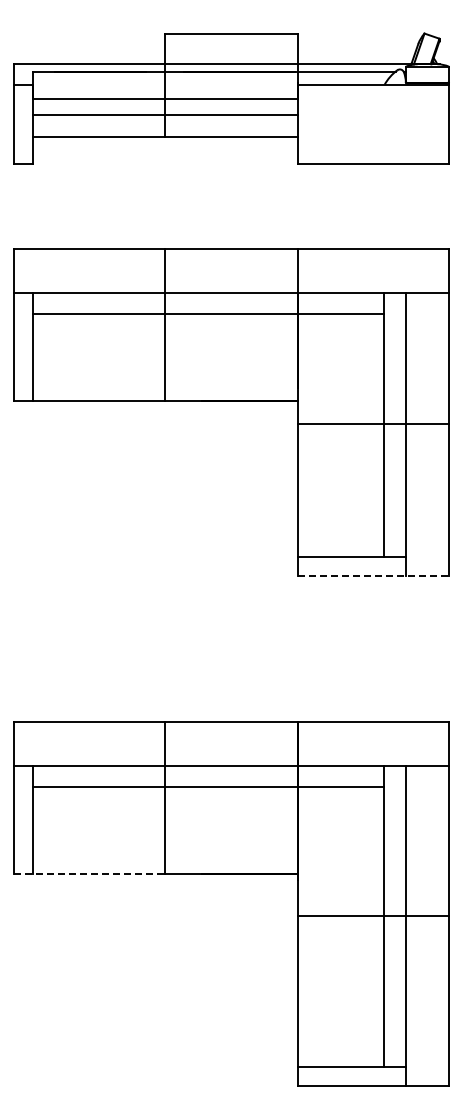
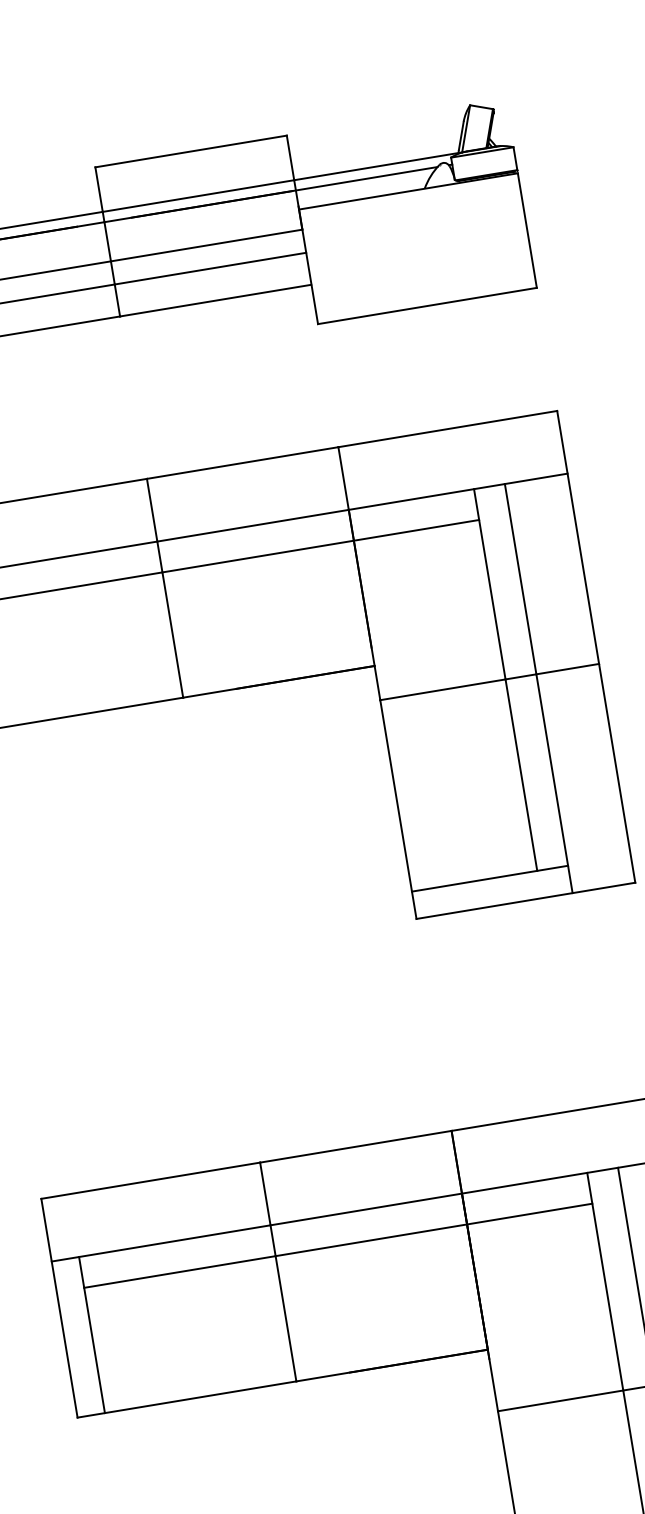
line: (373, 575) -> (526, 900), dashed -> solid
line: (89, 873) -> (186, 1399), dashed -> solid

